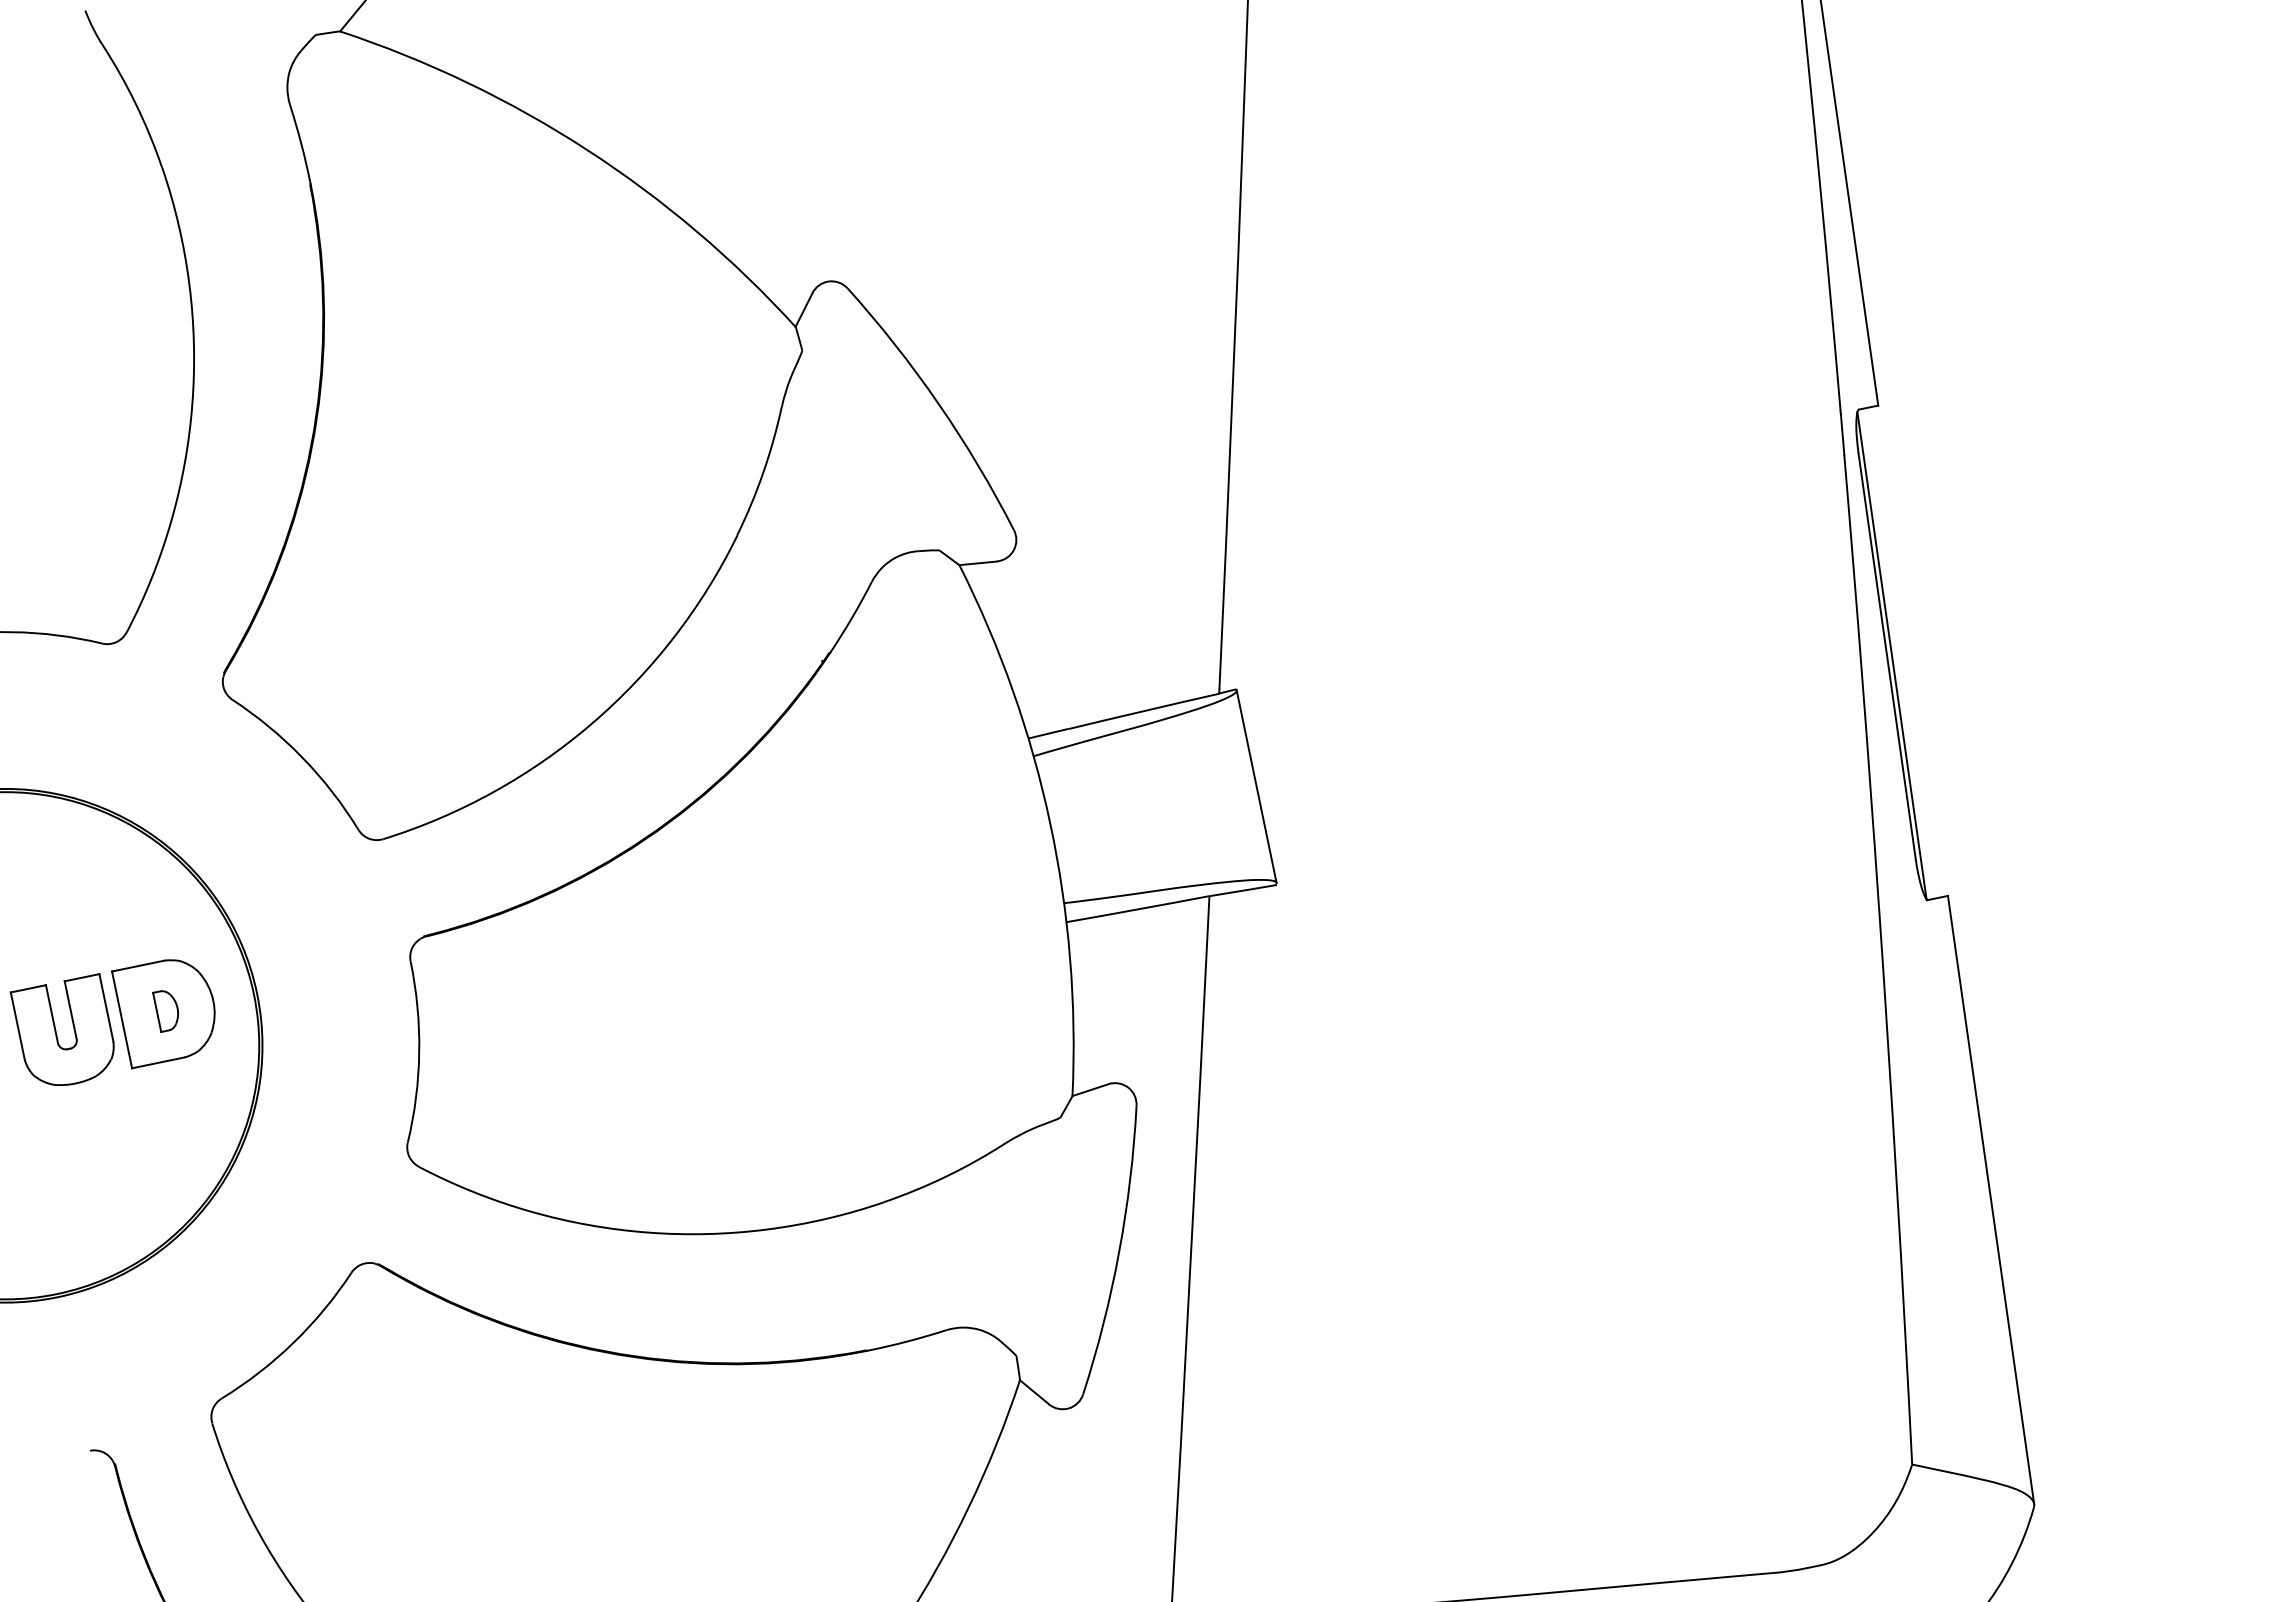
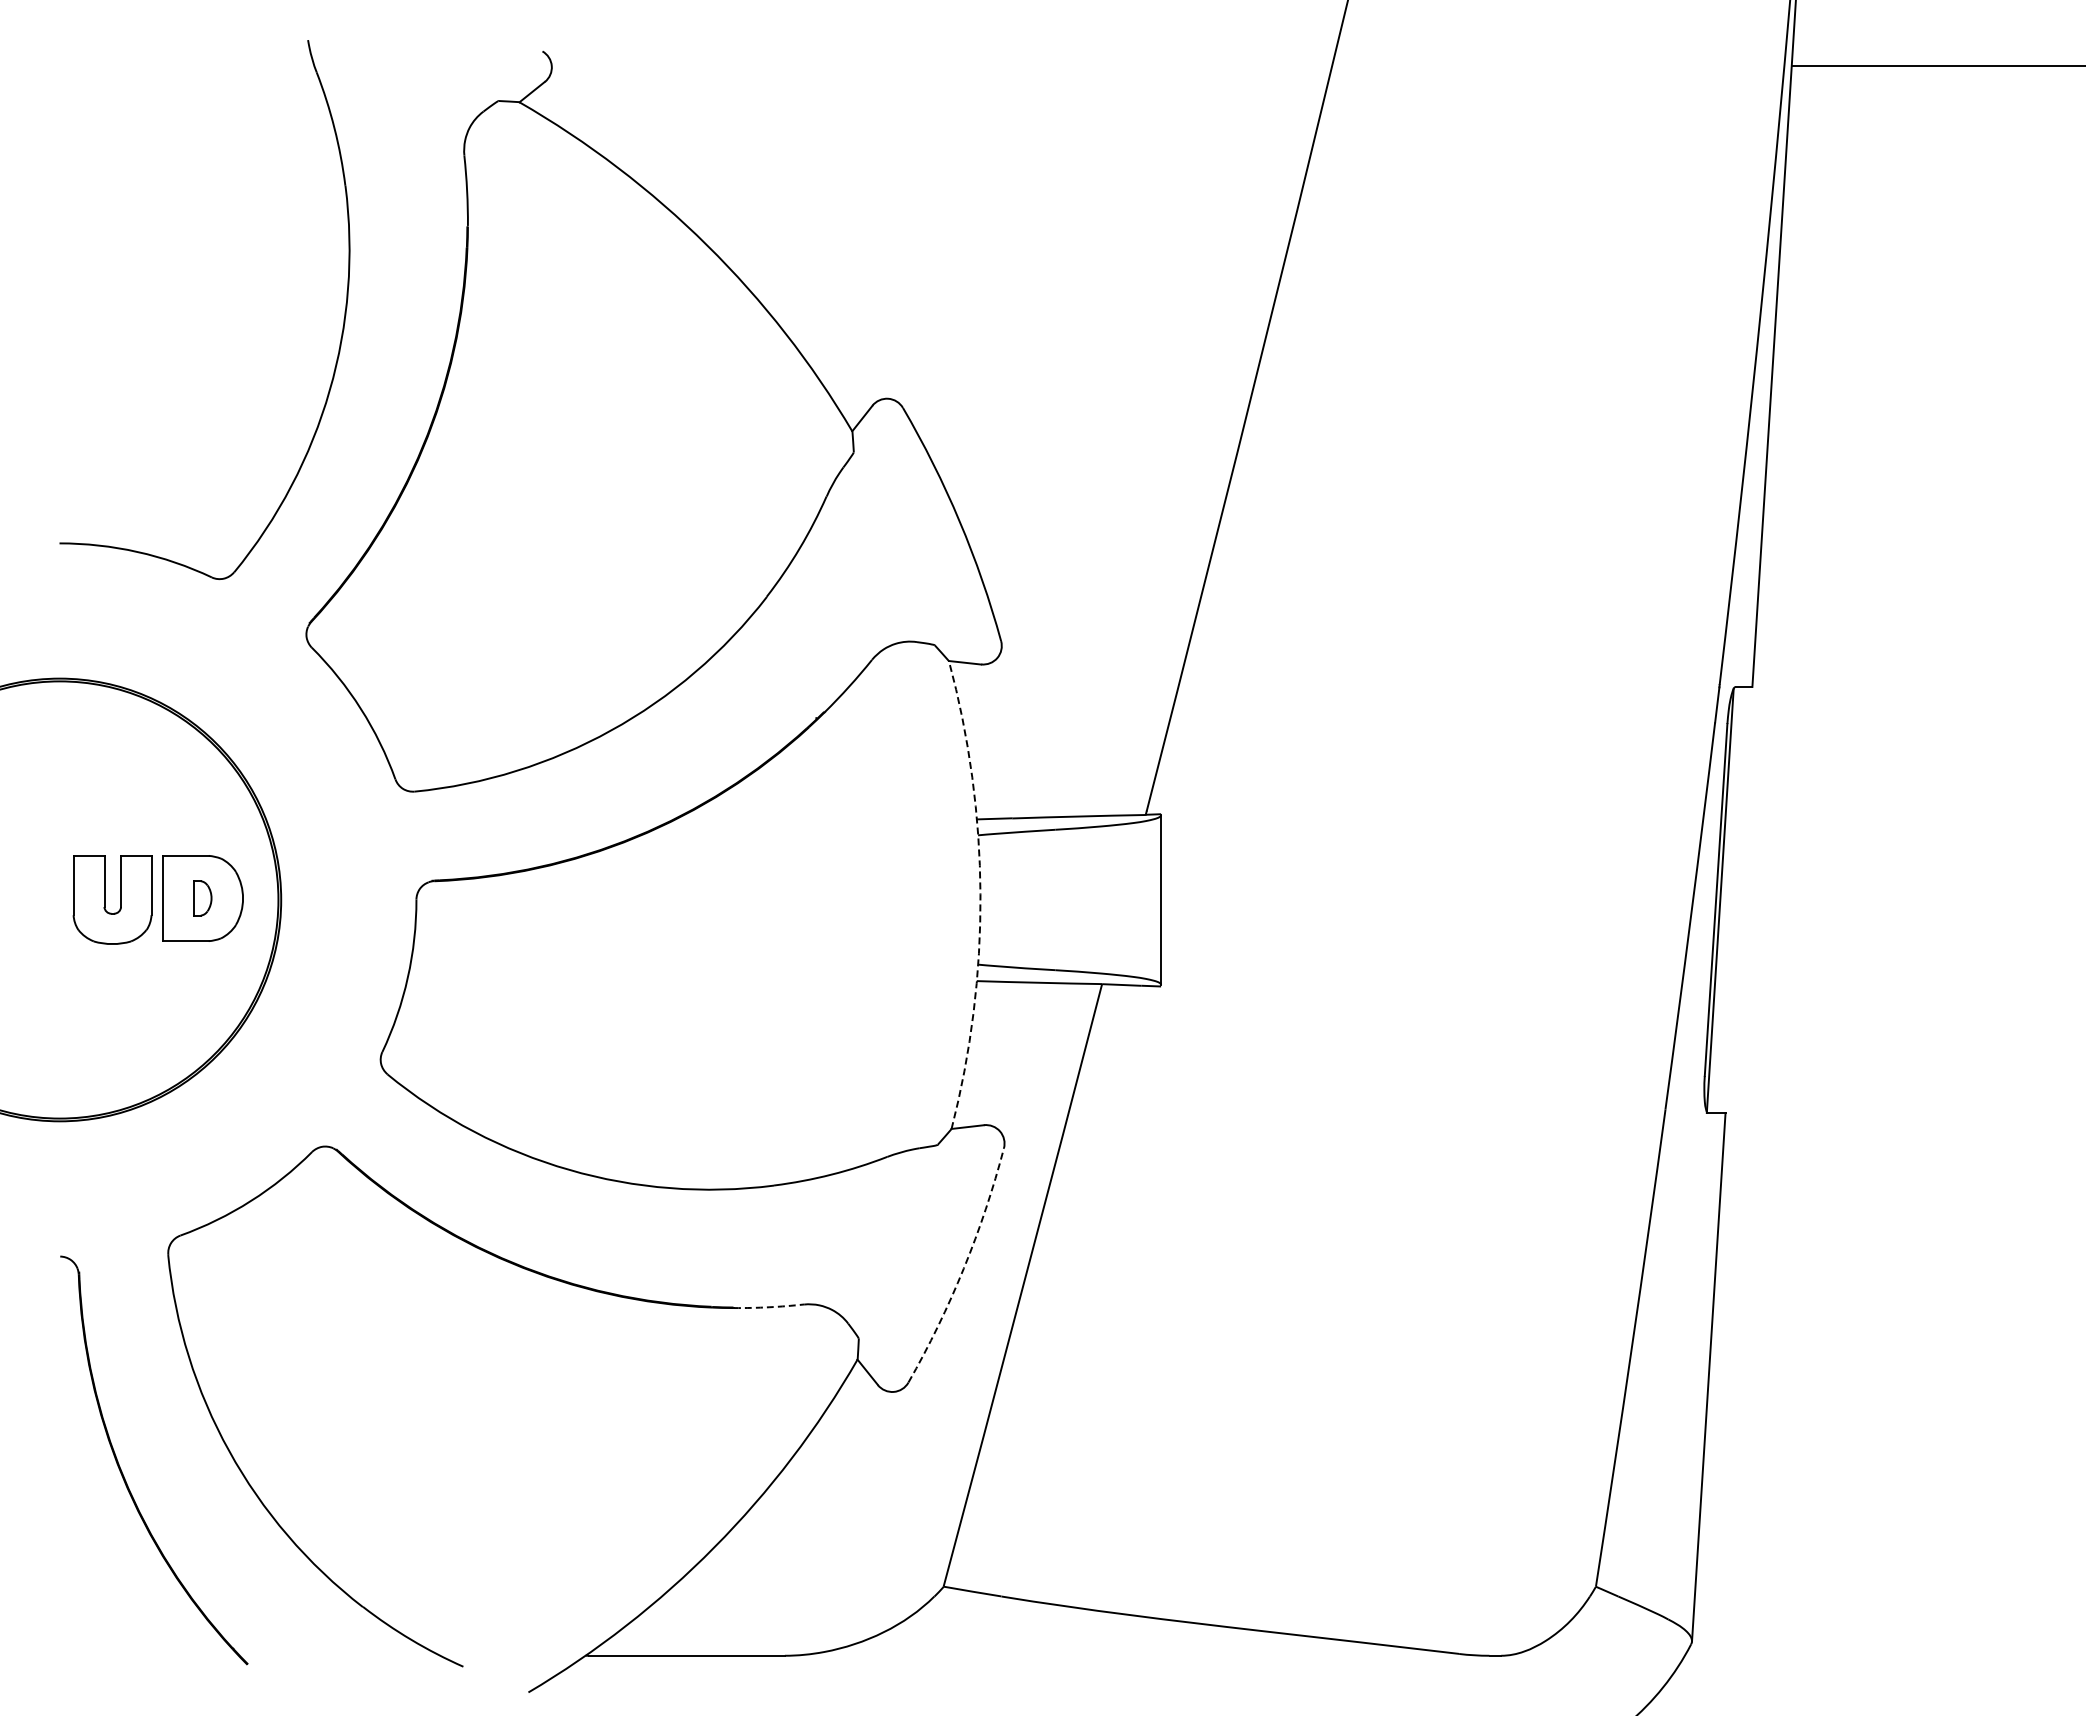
arc: (1050, 822) -> (980, 894), solid -> dashed
arc: (1118, 1251) -> (963, 1268), solid -> dashed
arc: (907, 1341) -> (769, 1307), solid -> dashed

